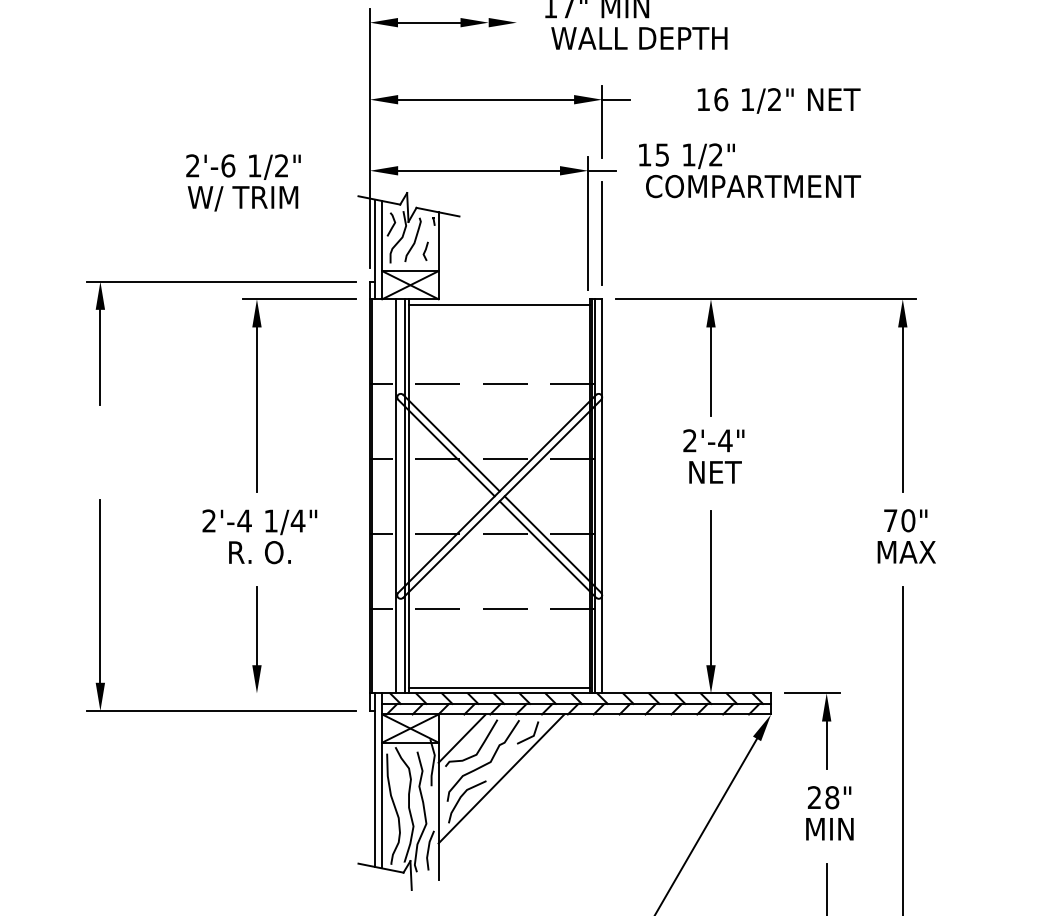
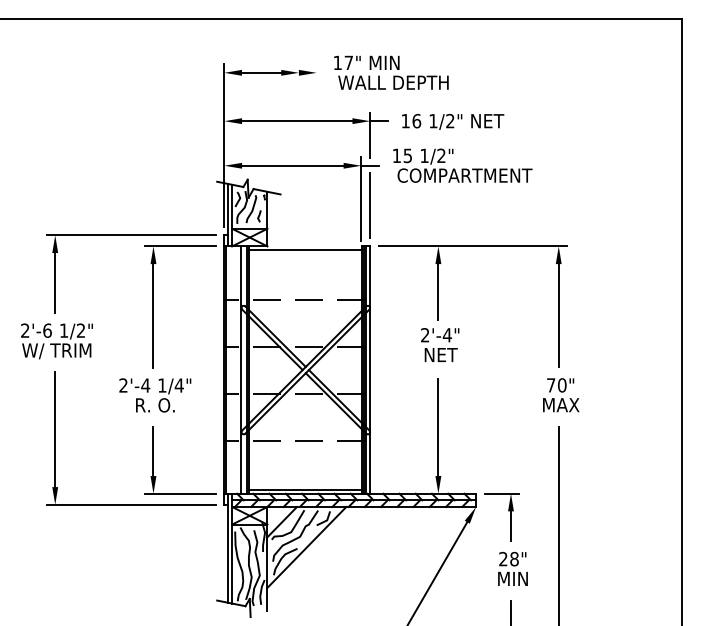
text: (779, 100) -> (453, 121), moved
text: (242, 183) -> (56, 341), moved
line: (300, 693) -> (180, 493), added

